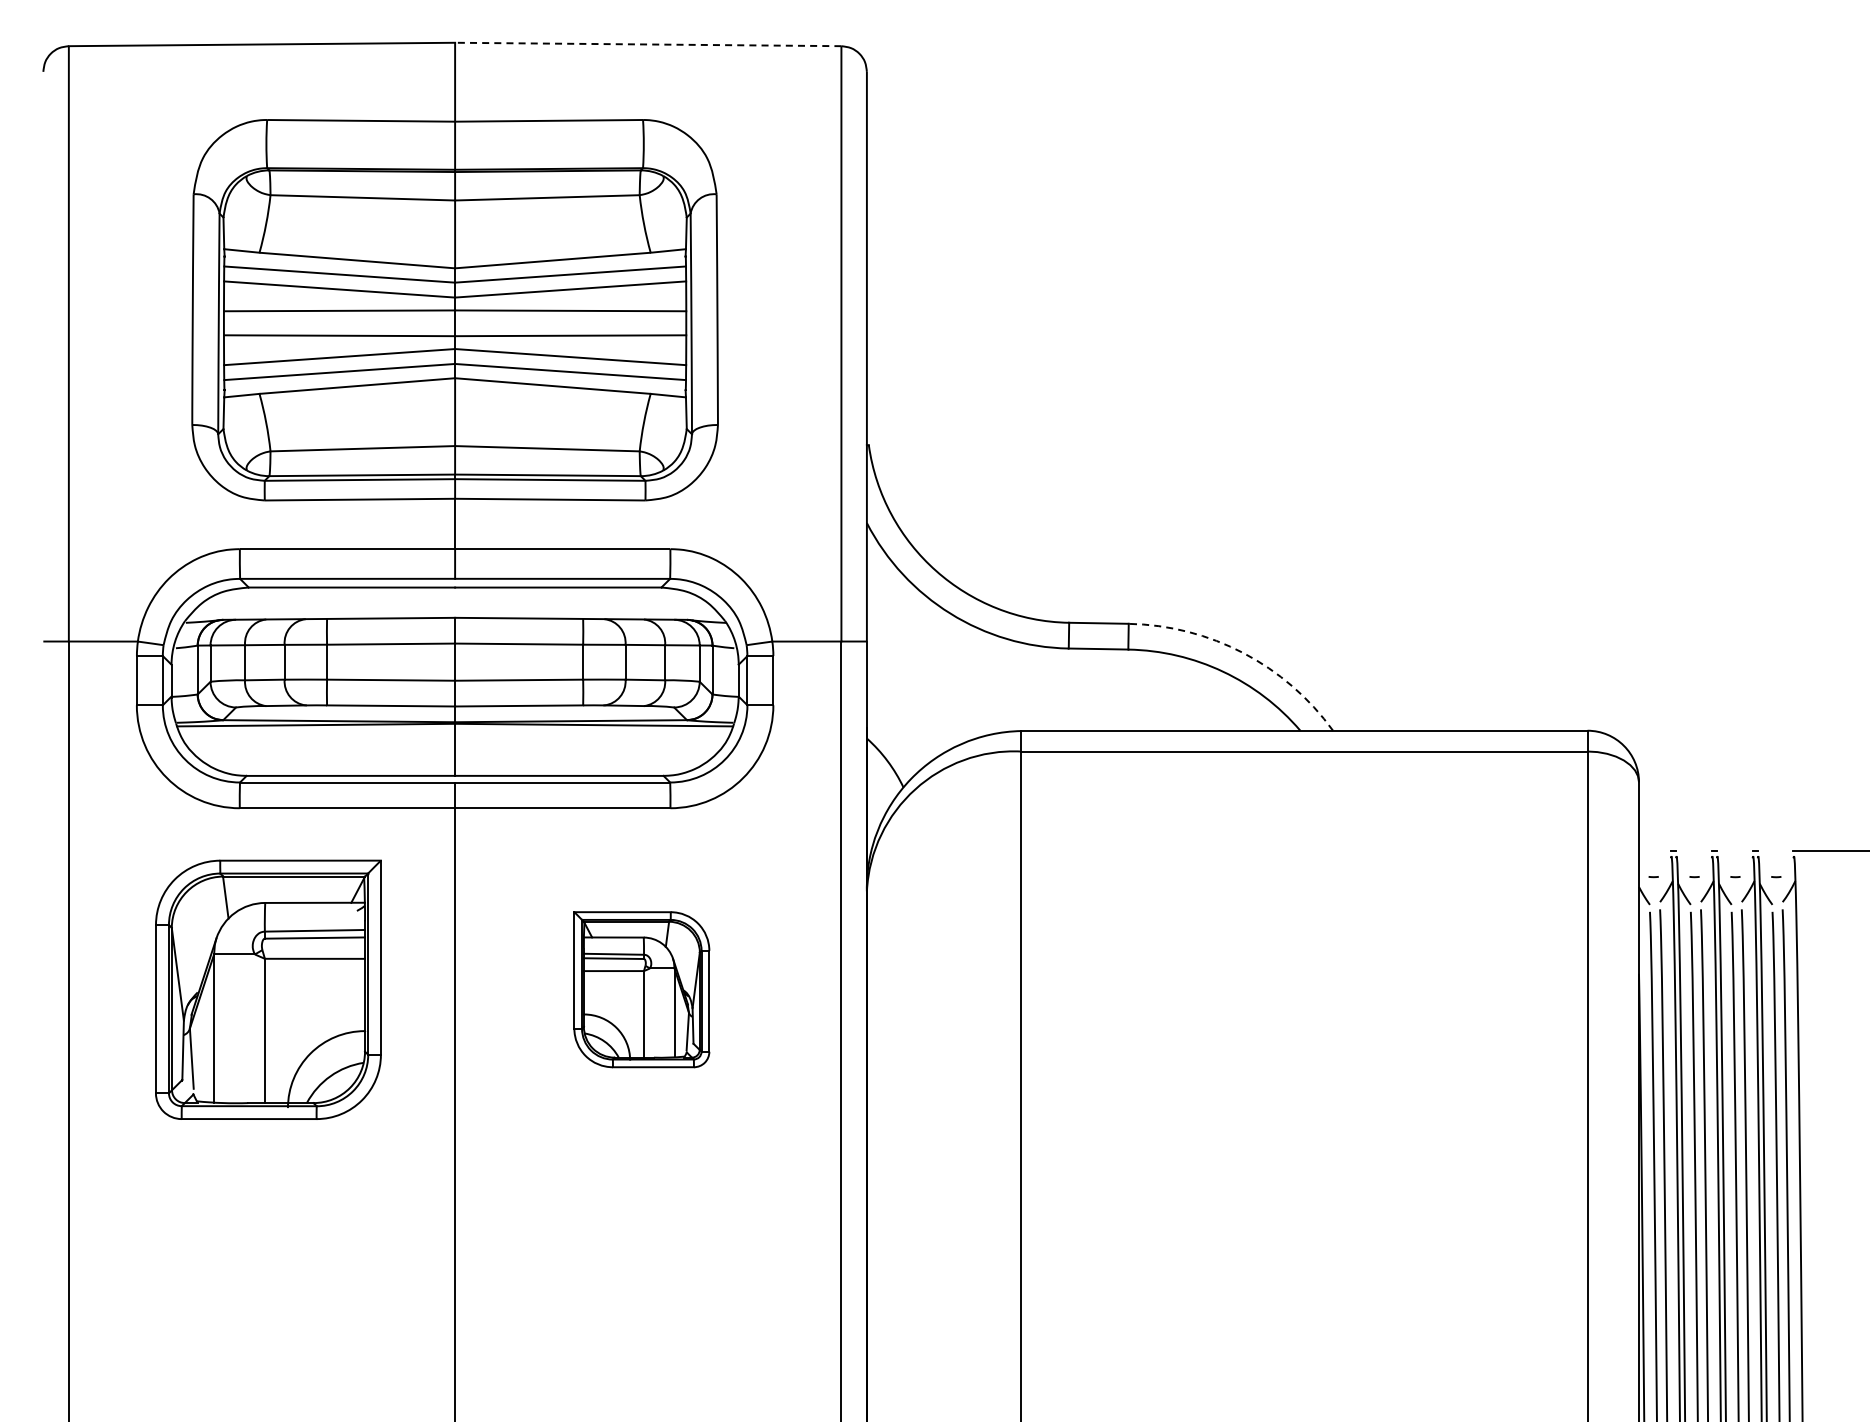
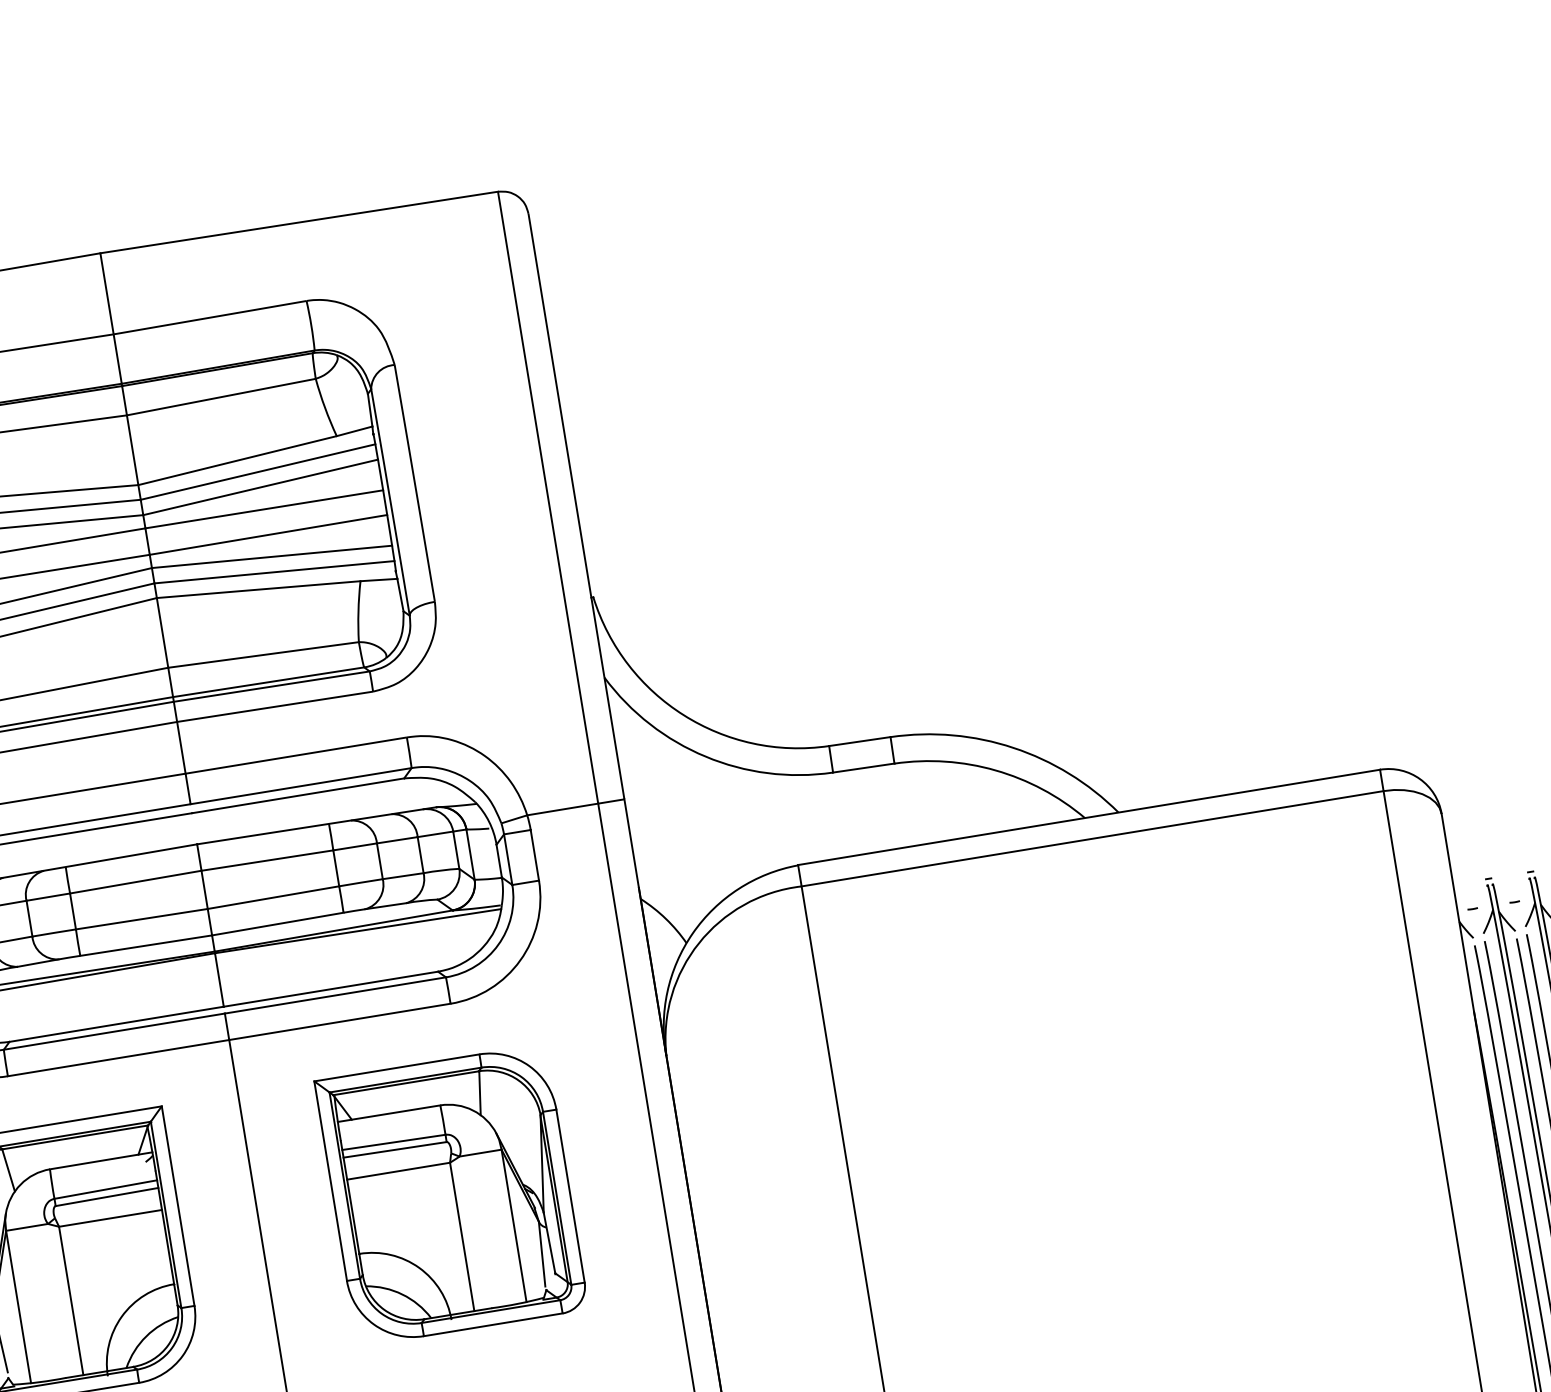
line: (647, 44) -> (298, 222), dashed -> solid
arc: (1243, 653) -> (1013, 748), dashed -> solid
part: (641, 989) -> (451, 1194), size x1.67

